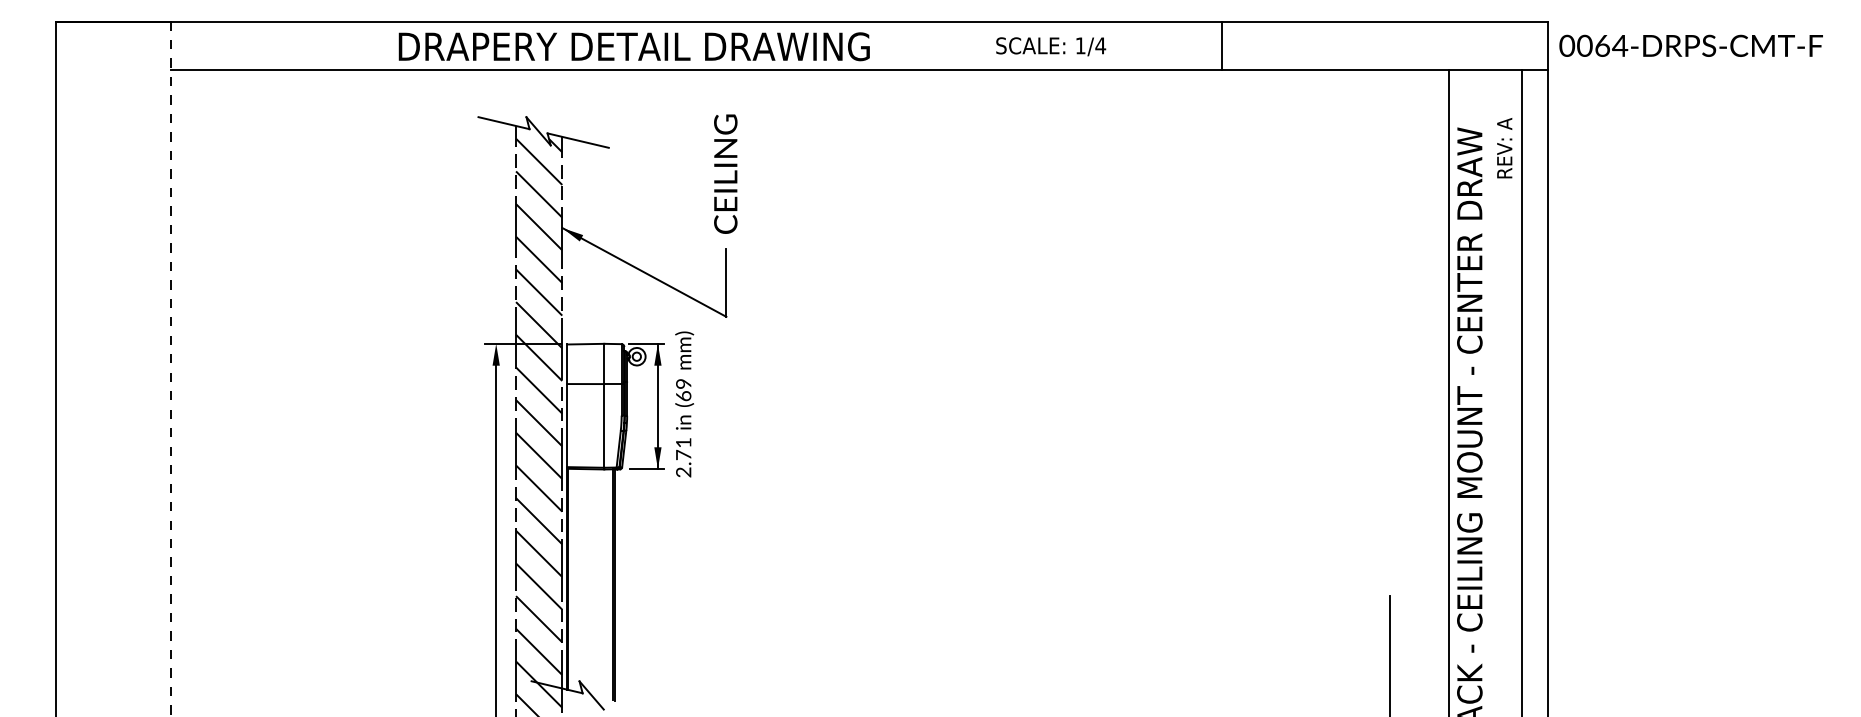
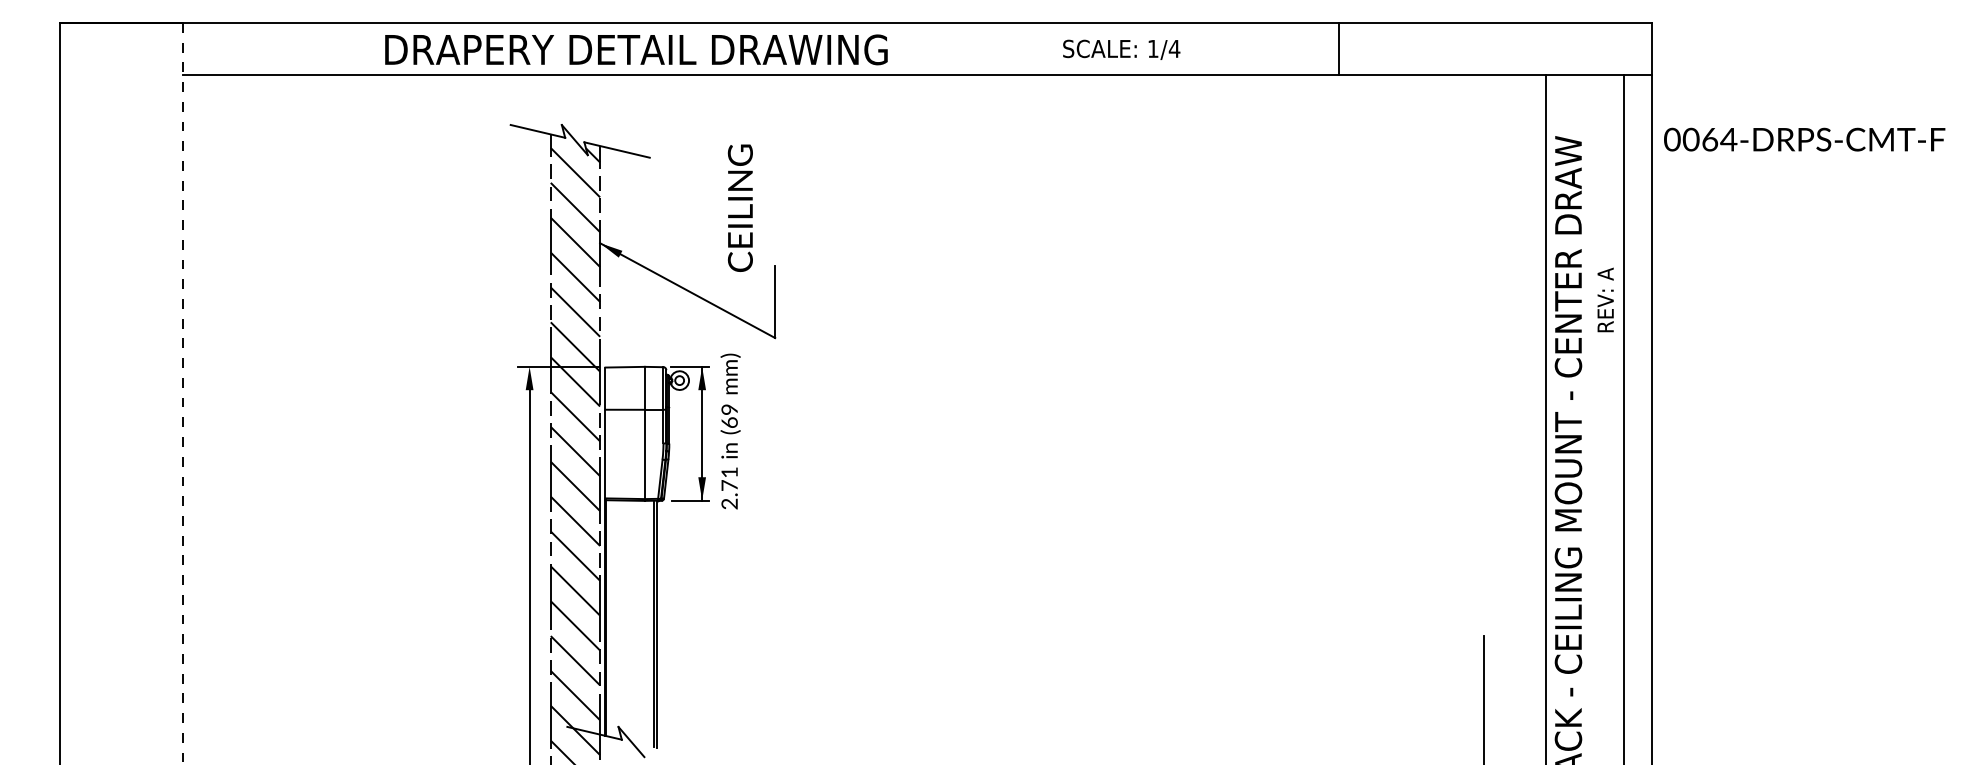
line: (1221, 45) -> (1338, 48), moved
text: (1690, 45) -> (1803, 139), moved
text: (633, 46) -> (635, 49), moved
text: (1504, 148) -> (1605, 300), moved
text: (725, 173) -> (740, 207), moved

